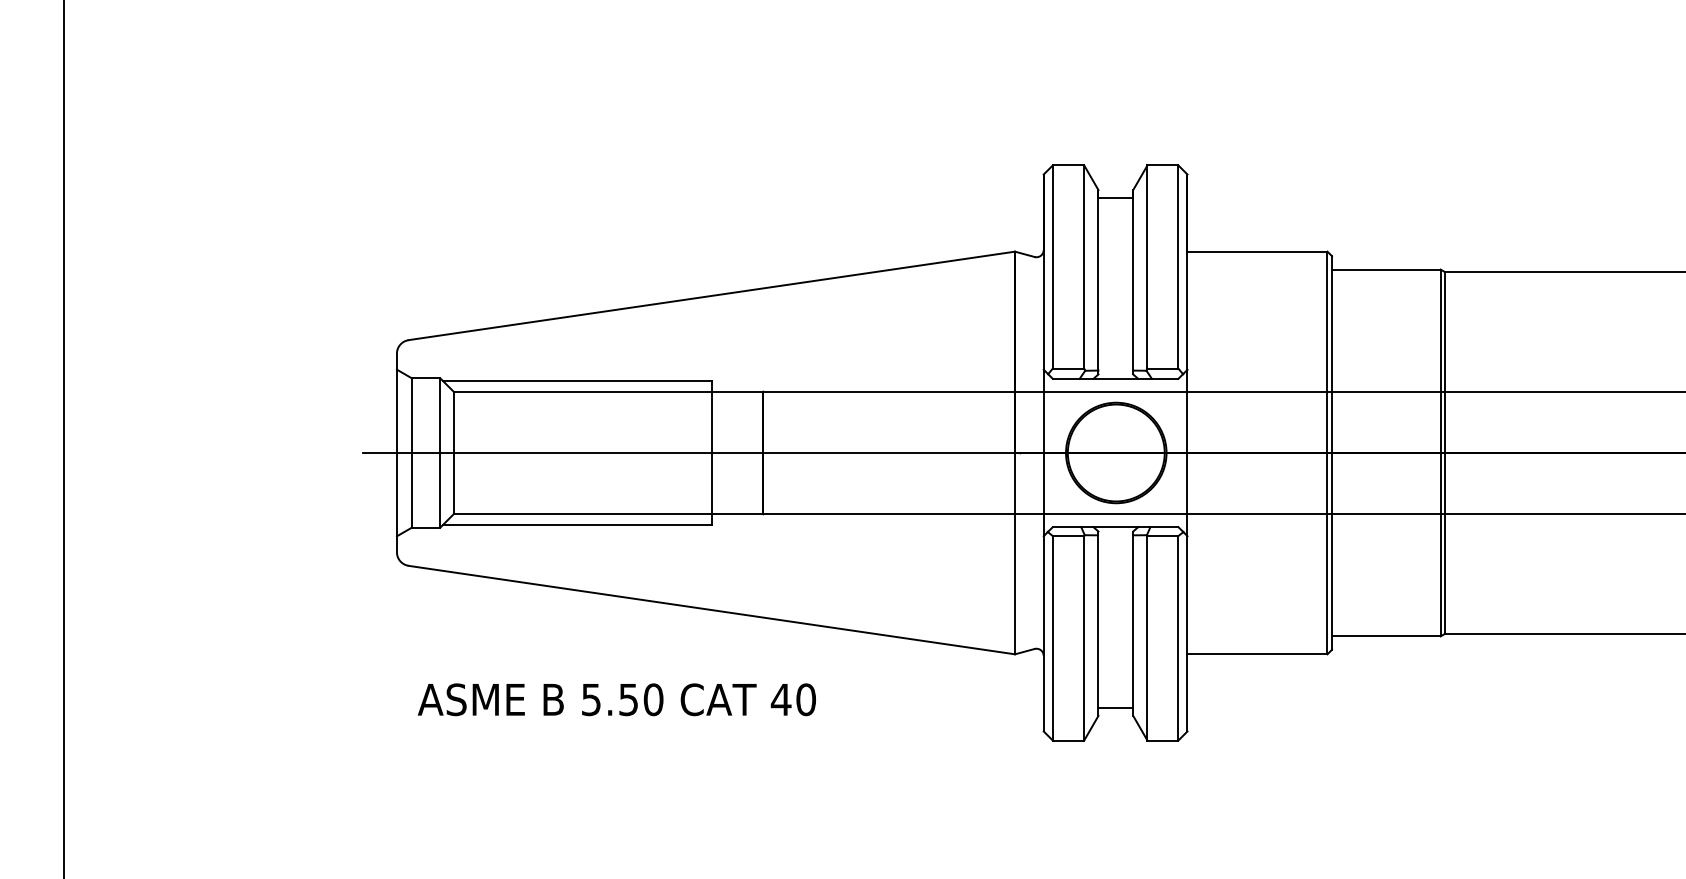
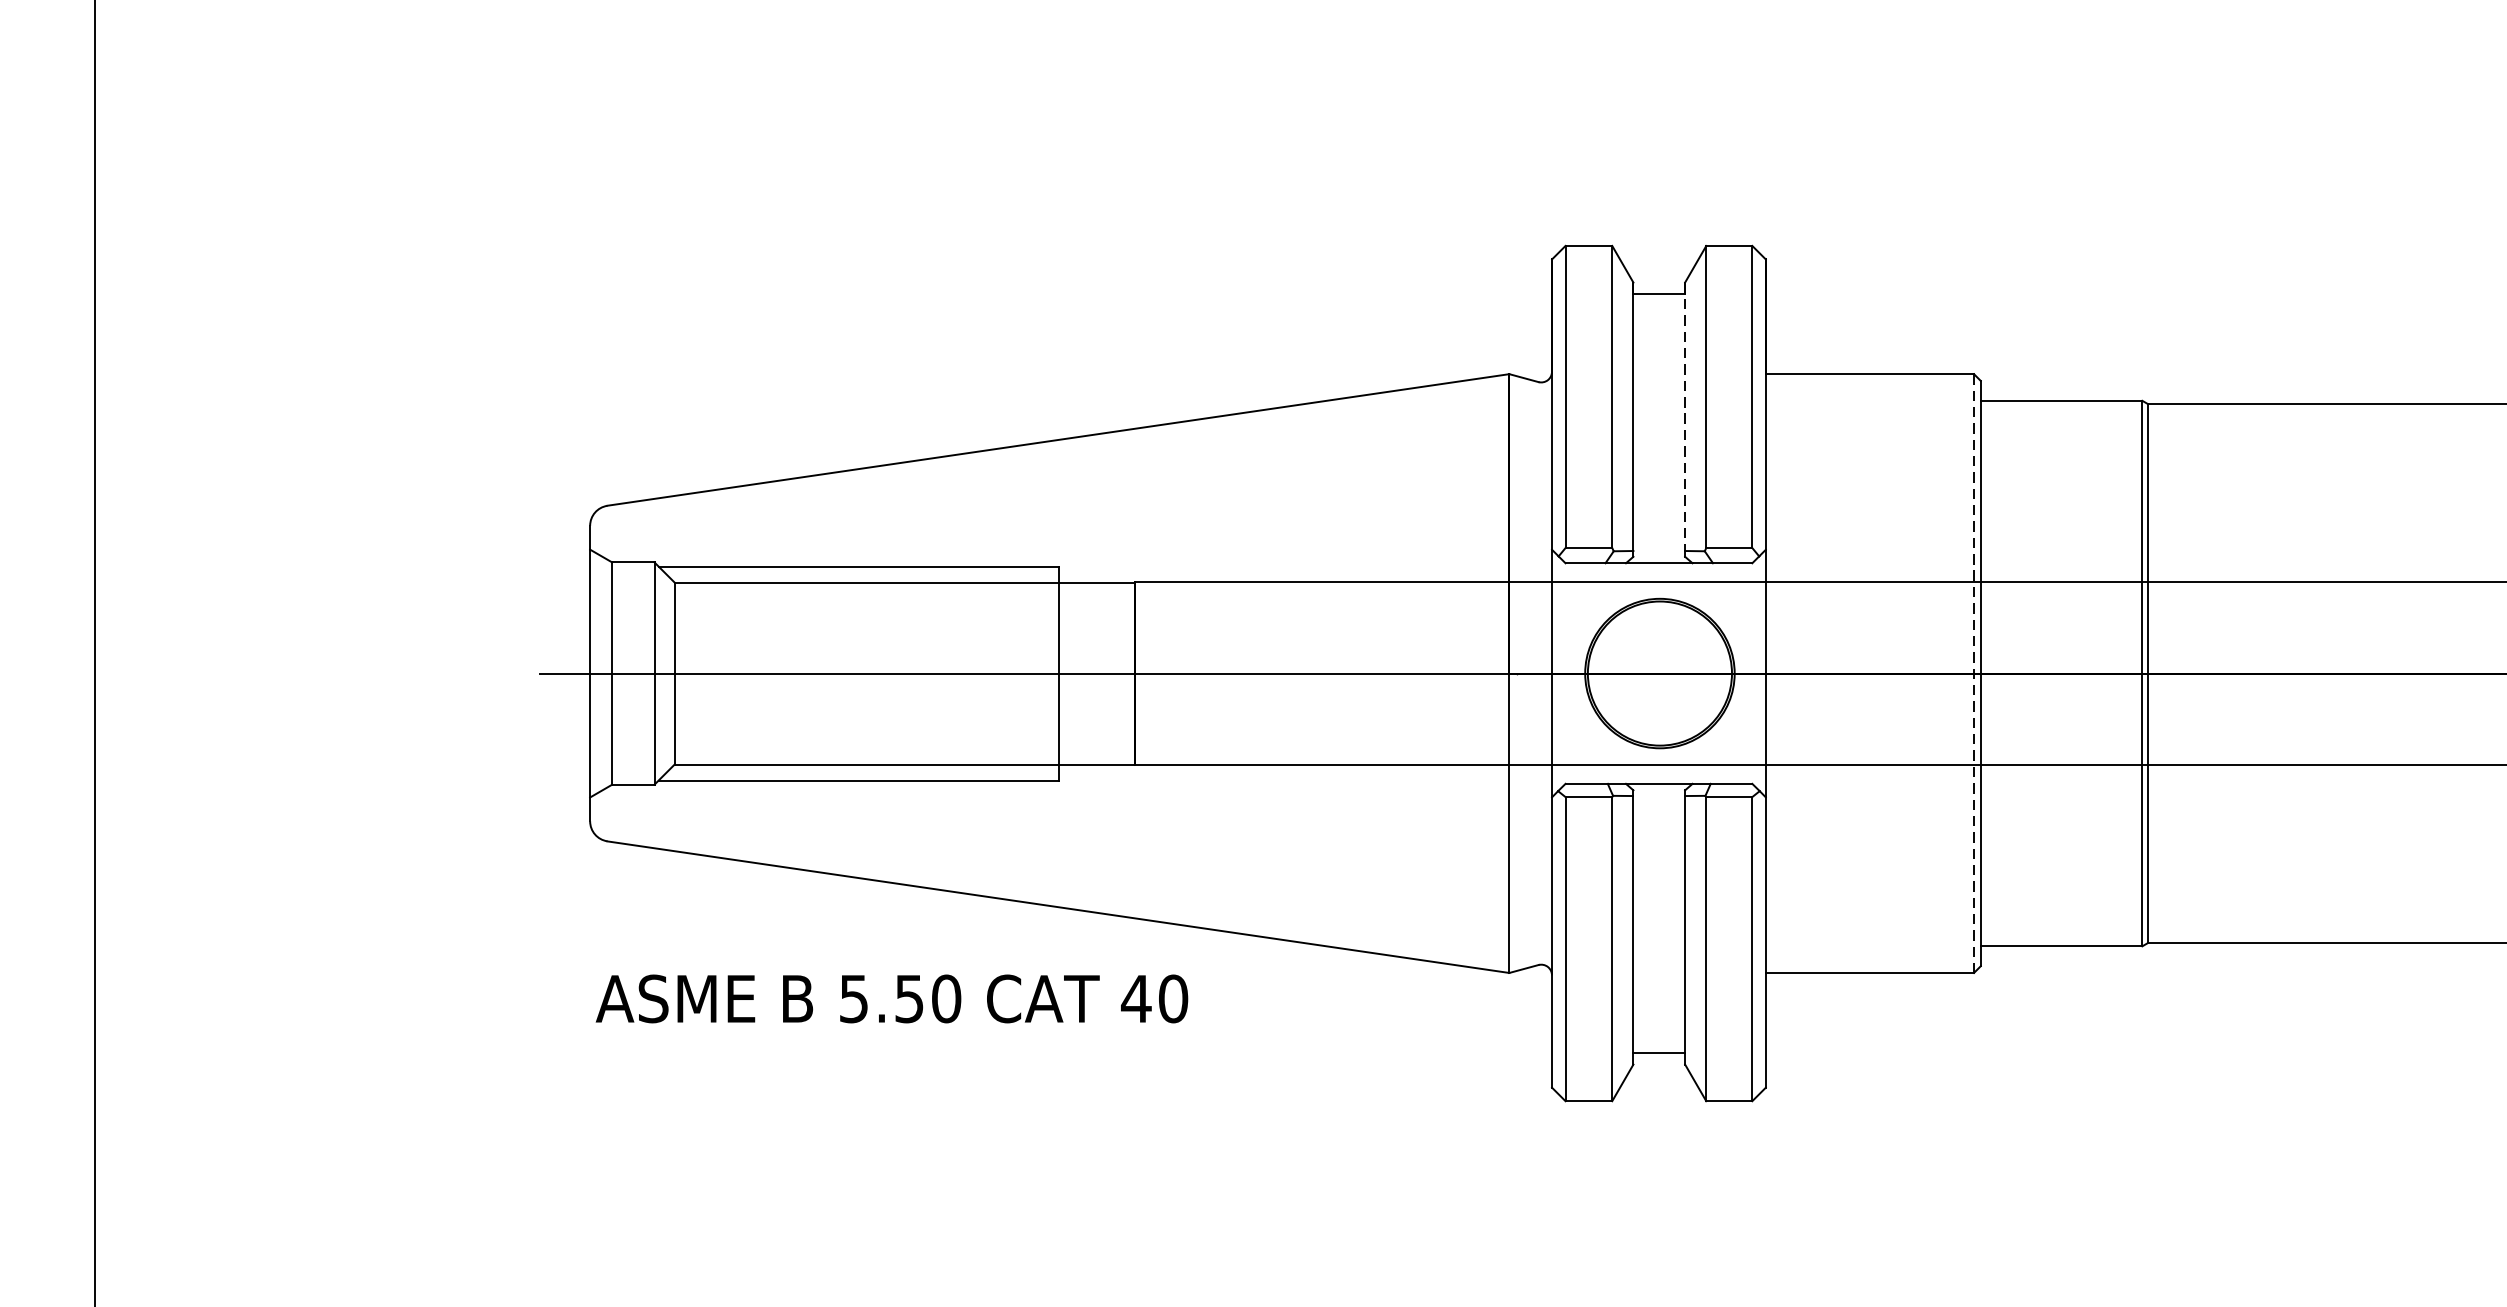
line: (1133, 280) -> (1685, 417), solid -> dashed
line: (1327, 453) -> (1974, 674), solid -> dashed
text: (616, 699) -> (891, 998), moved

